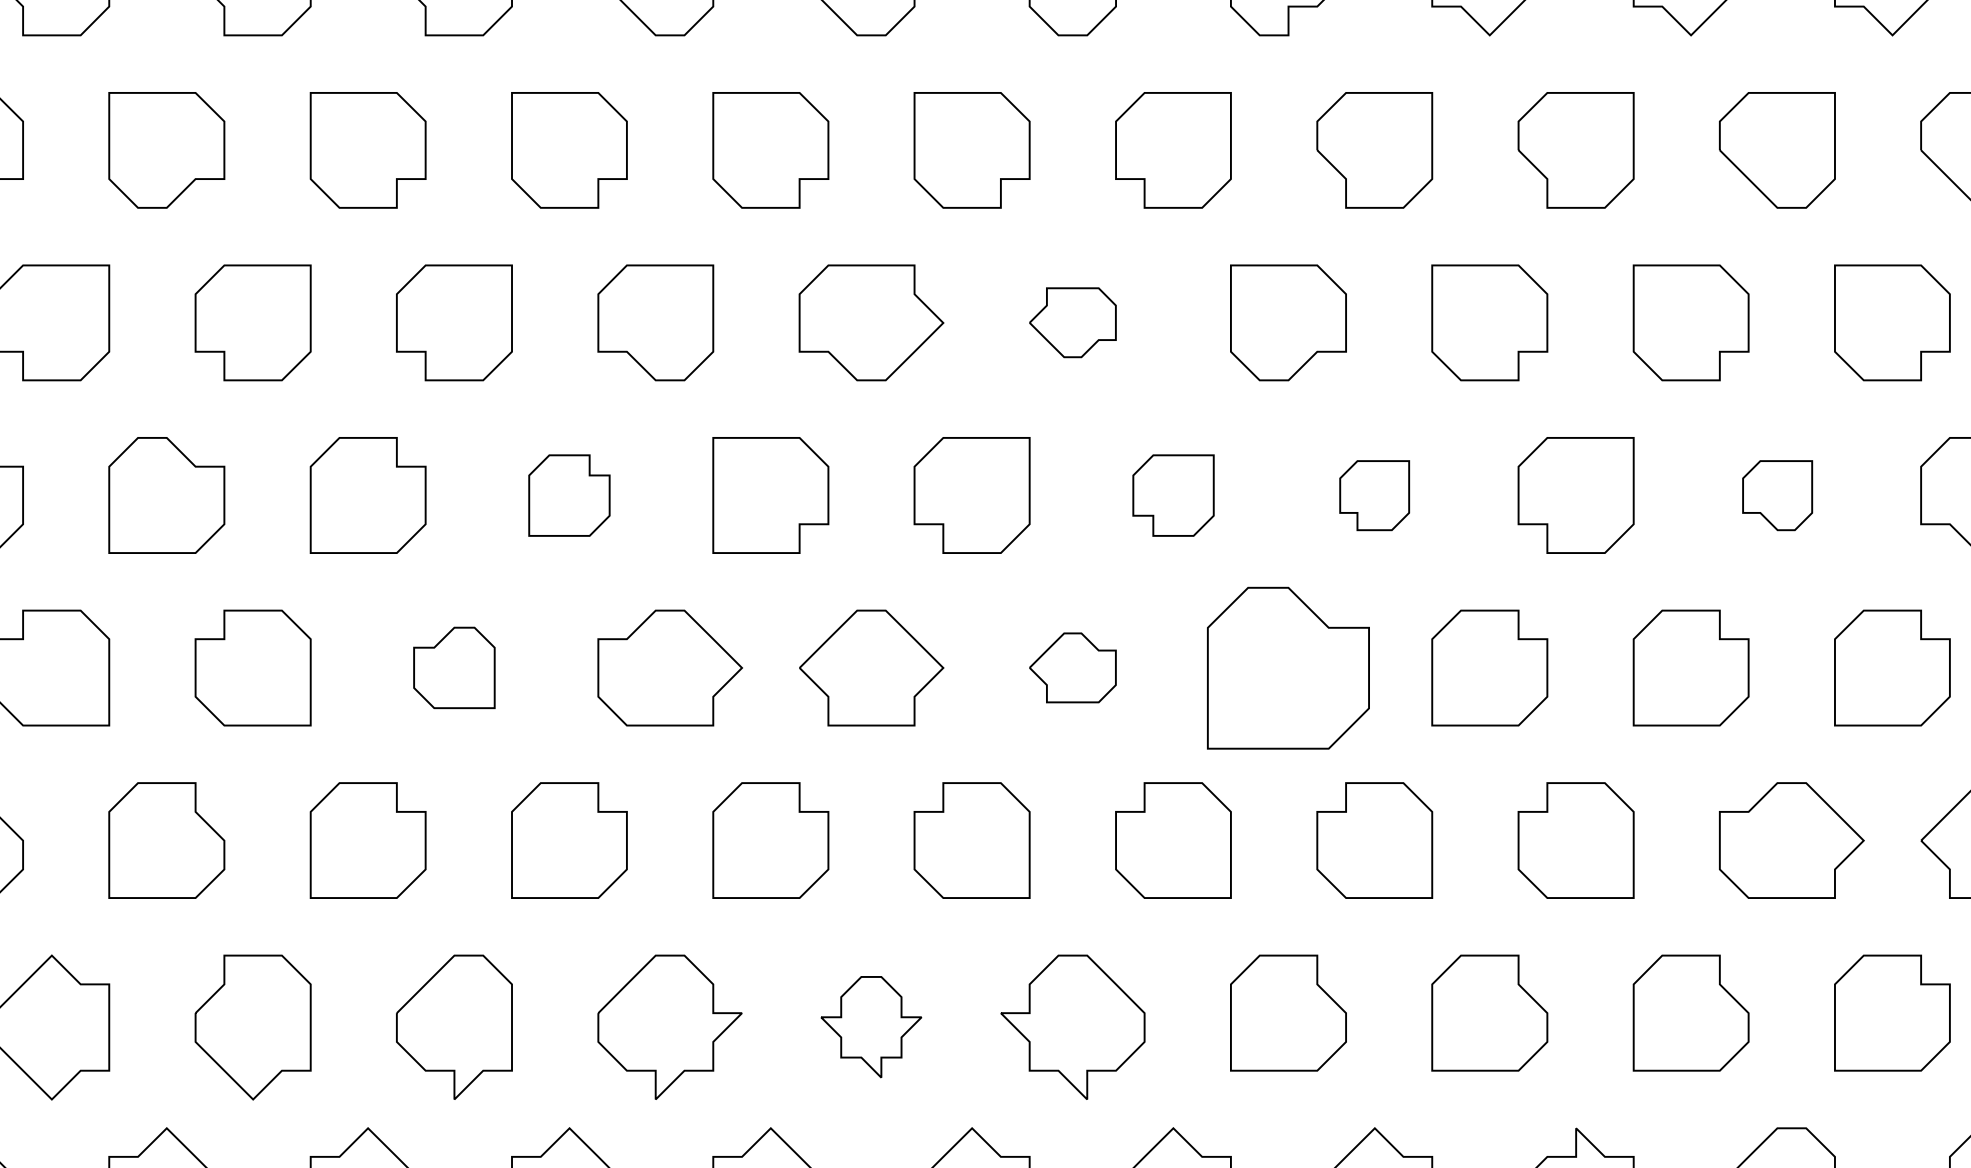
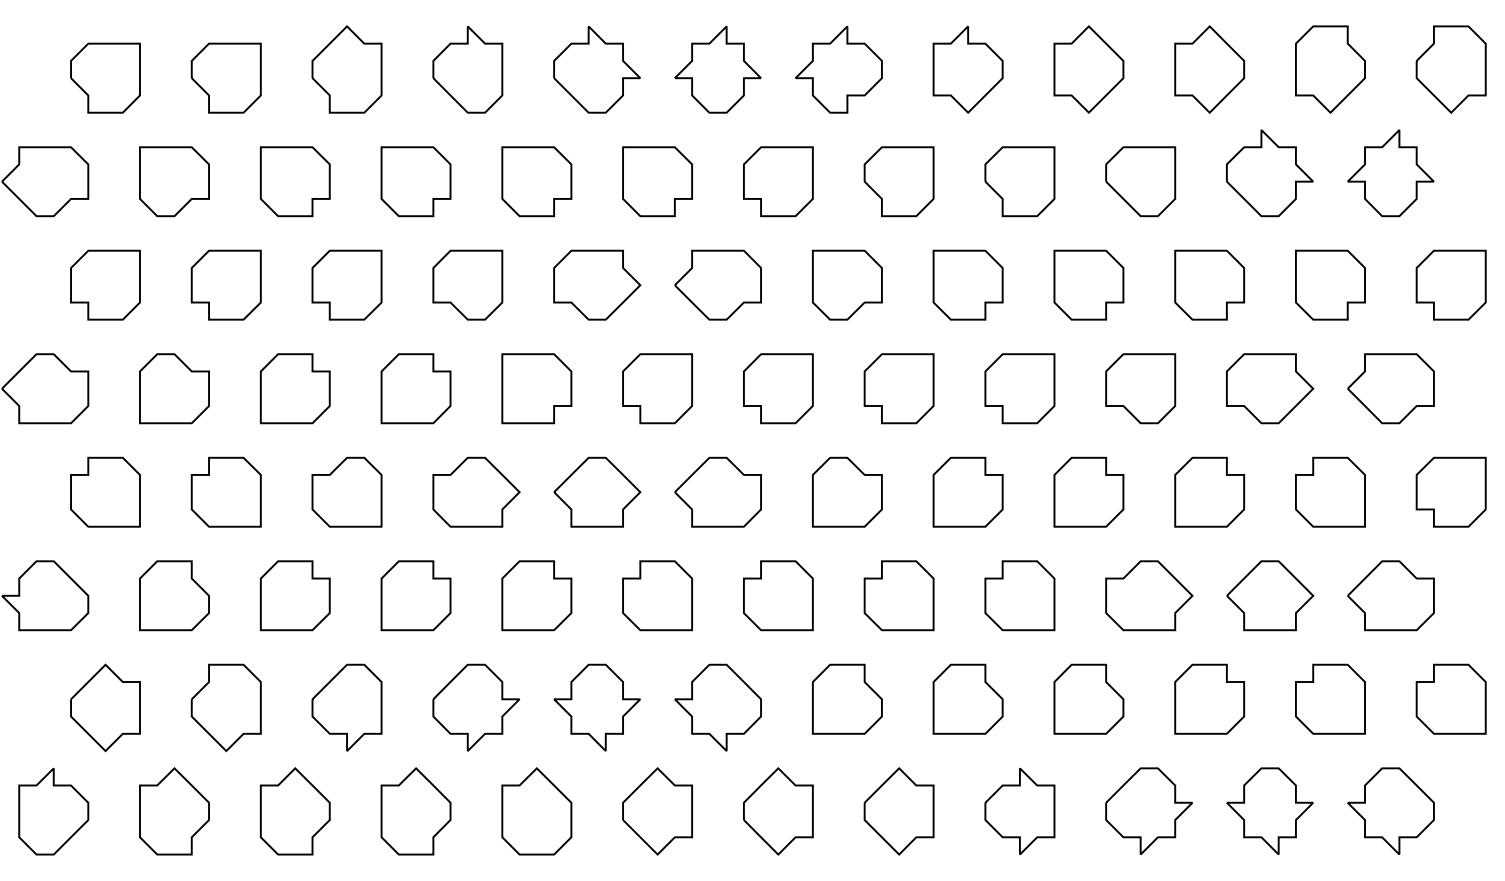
part: (1071, 321) -> (717, 284), size x1.67
part: (568, 495) -> (415, 388), size x1.43
part: (1173, 495) -> (778, 388), size x1.43
part: (1373, 495) -> (898, 388), size x1.67
part: (1777, 495) -> (1140, 388), size x1.67
part: (453, 666) -> (346, 491), size x1.43
part: (1071, 666) -> (717, 491), size x1.67
part: (1288, 666) -> (847, 491), size x0.71
part: (870, 1026) -> (596, 707), size x1.43

